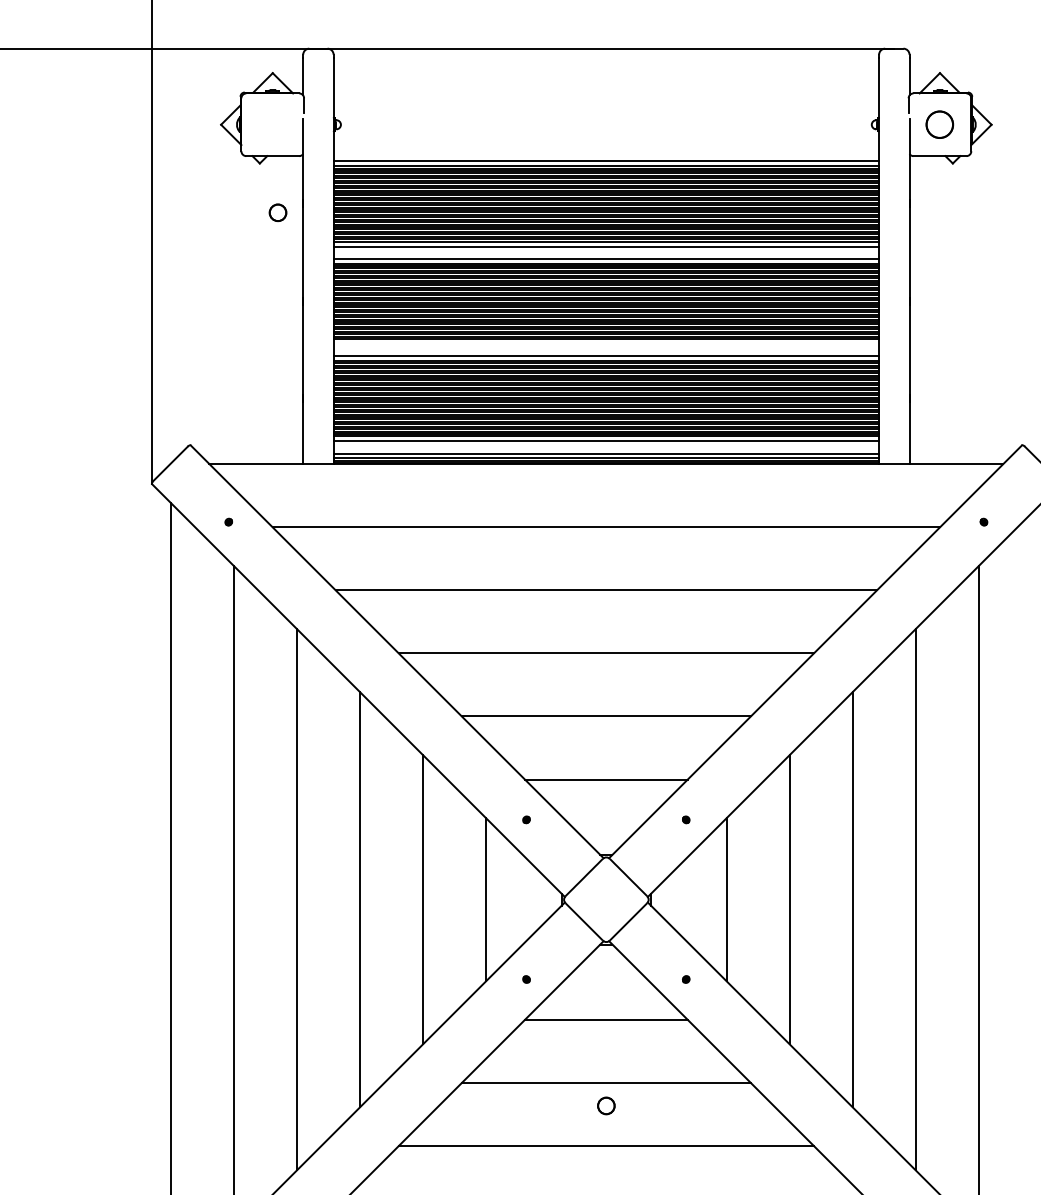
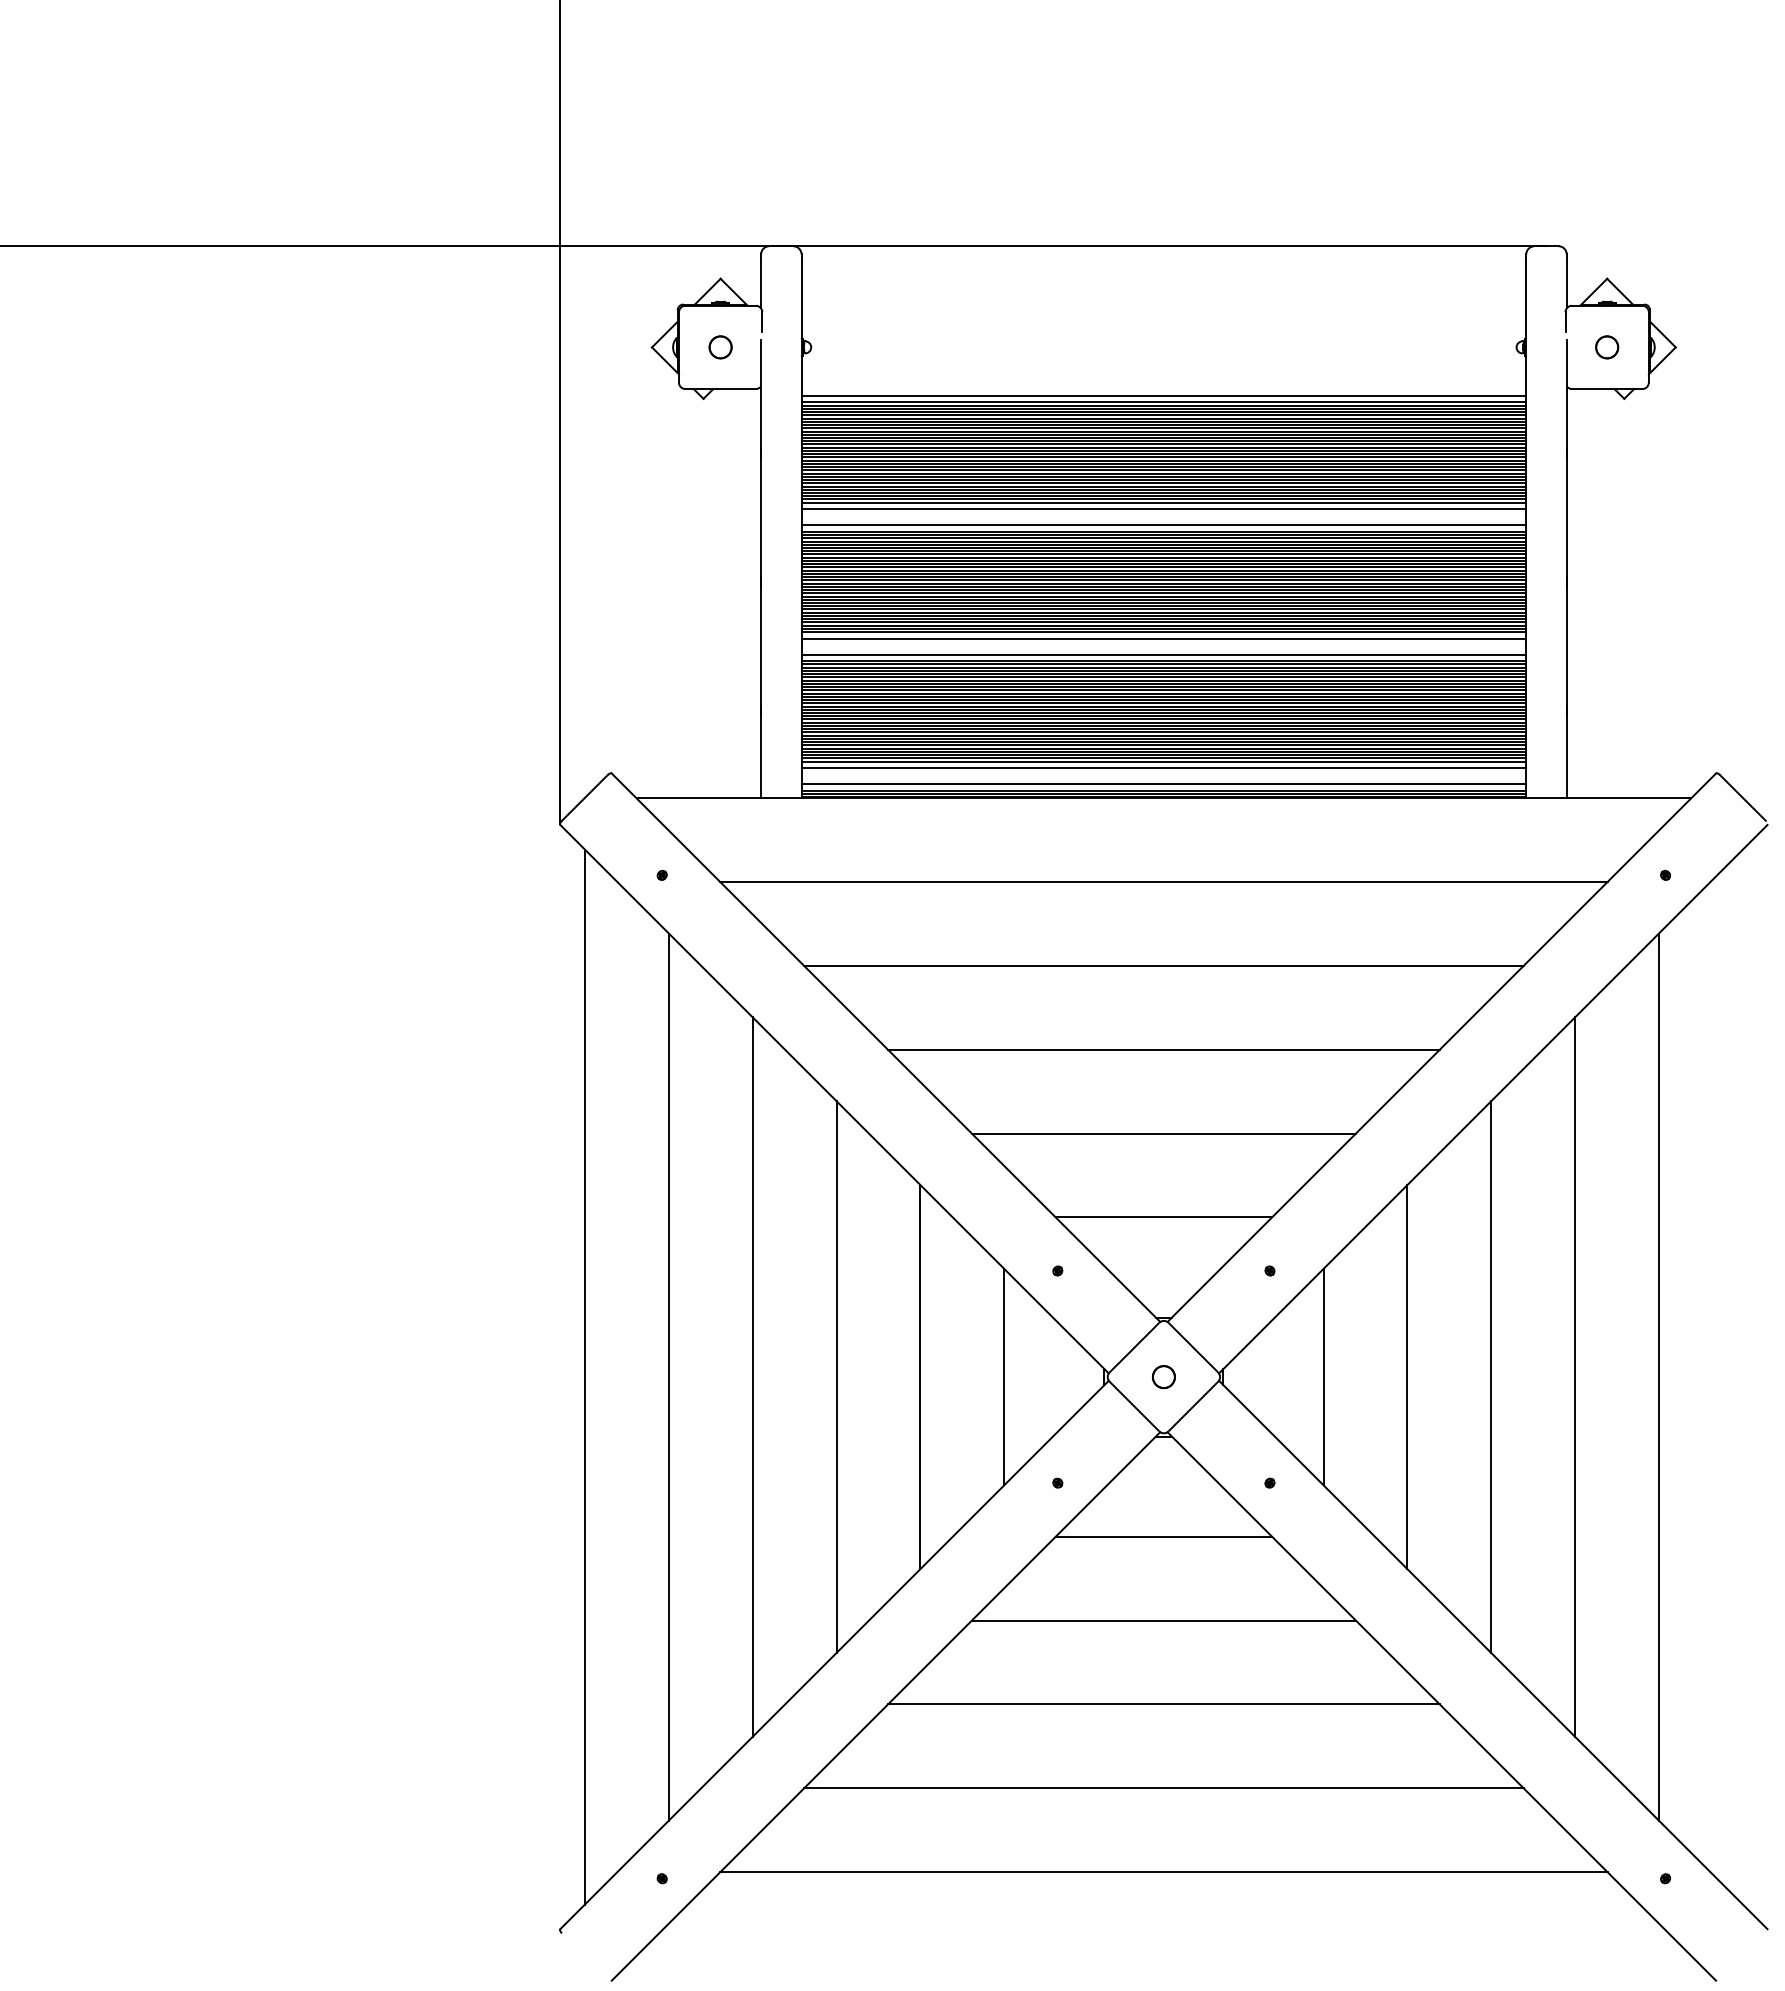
circle: (940, 124) -> (1607, 347), size x0.62
circle: (277, 212) -> (720, 347), moved
line: (606, 343) -> (1163, 638), added
circle: (606, 1106) -> (1163, 1377), moved

